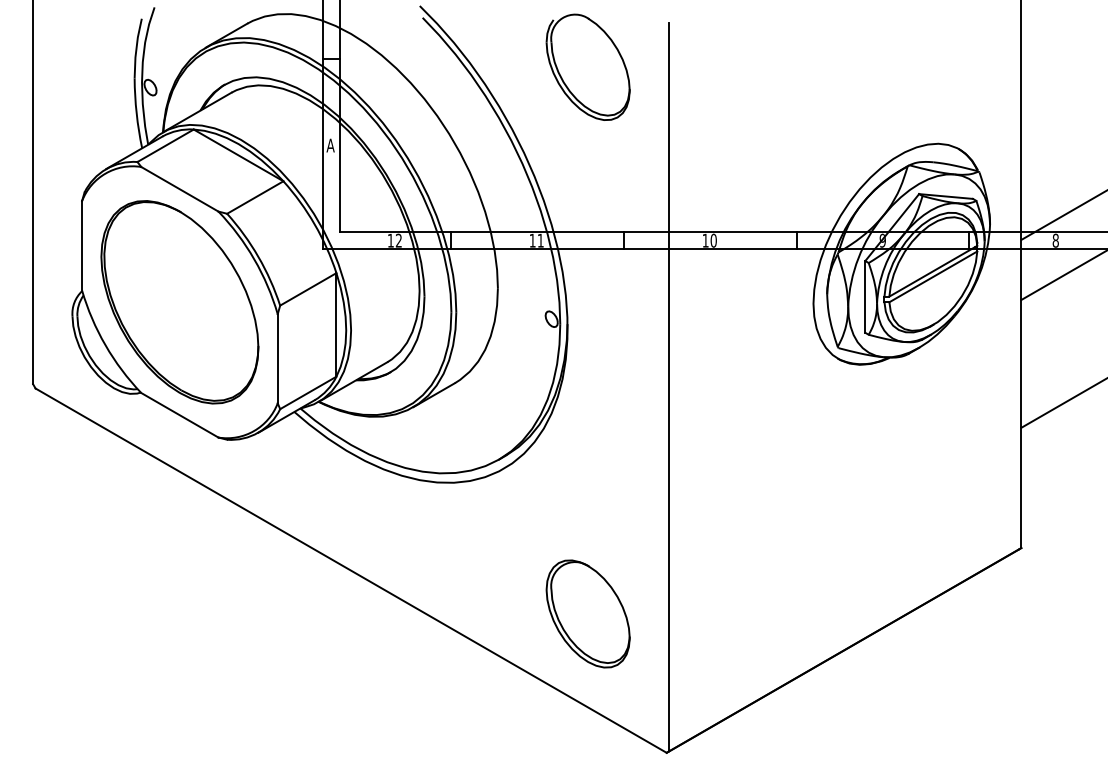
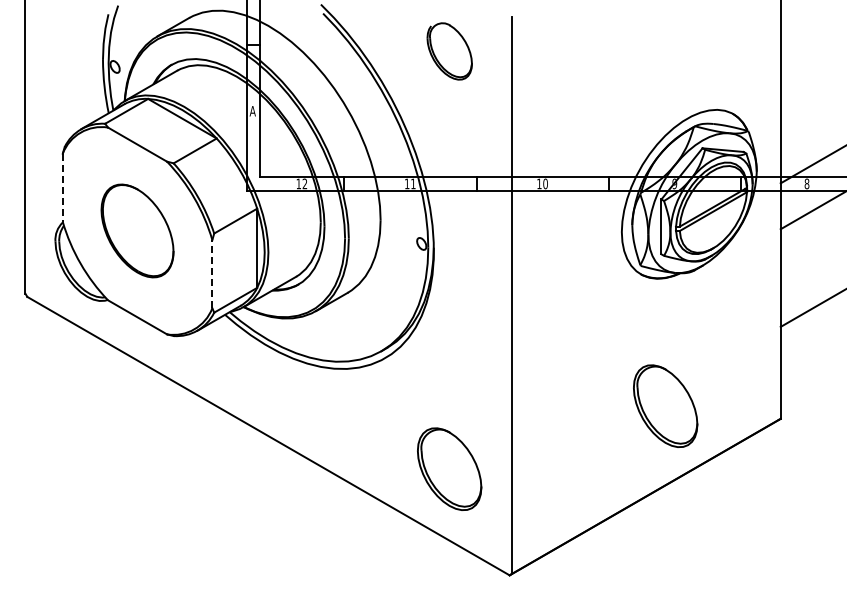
part: (588, 67) -> (449, 51), size x0.7
line: (81, 246) -> (62, 188), solid -> dashed
part: (179, 301) -> (137, 230), size x0.6
line: (277, 357) -> (212, 273), solid -> dashed
part: (870, 530) -> (665, 405), added

